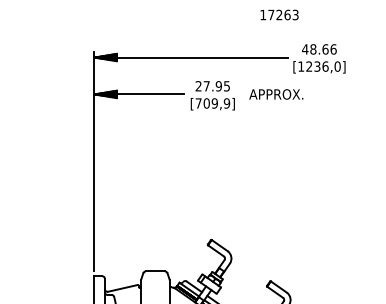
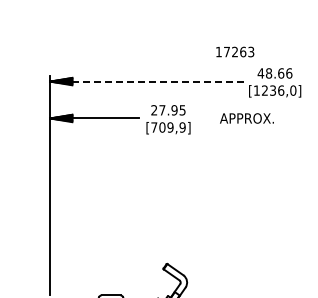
text: (279, 14) -> (235, 51), moved
line: (191, 57) -> (147, 81), solid -> dashed
text: (276, 94) -> (247, 118), moved

